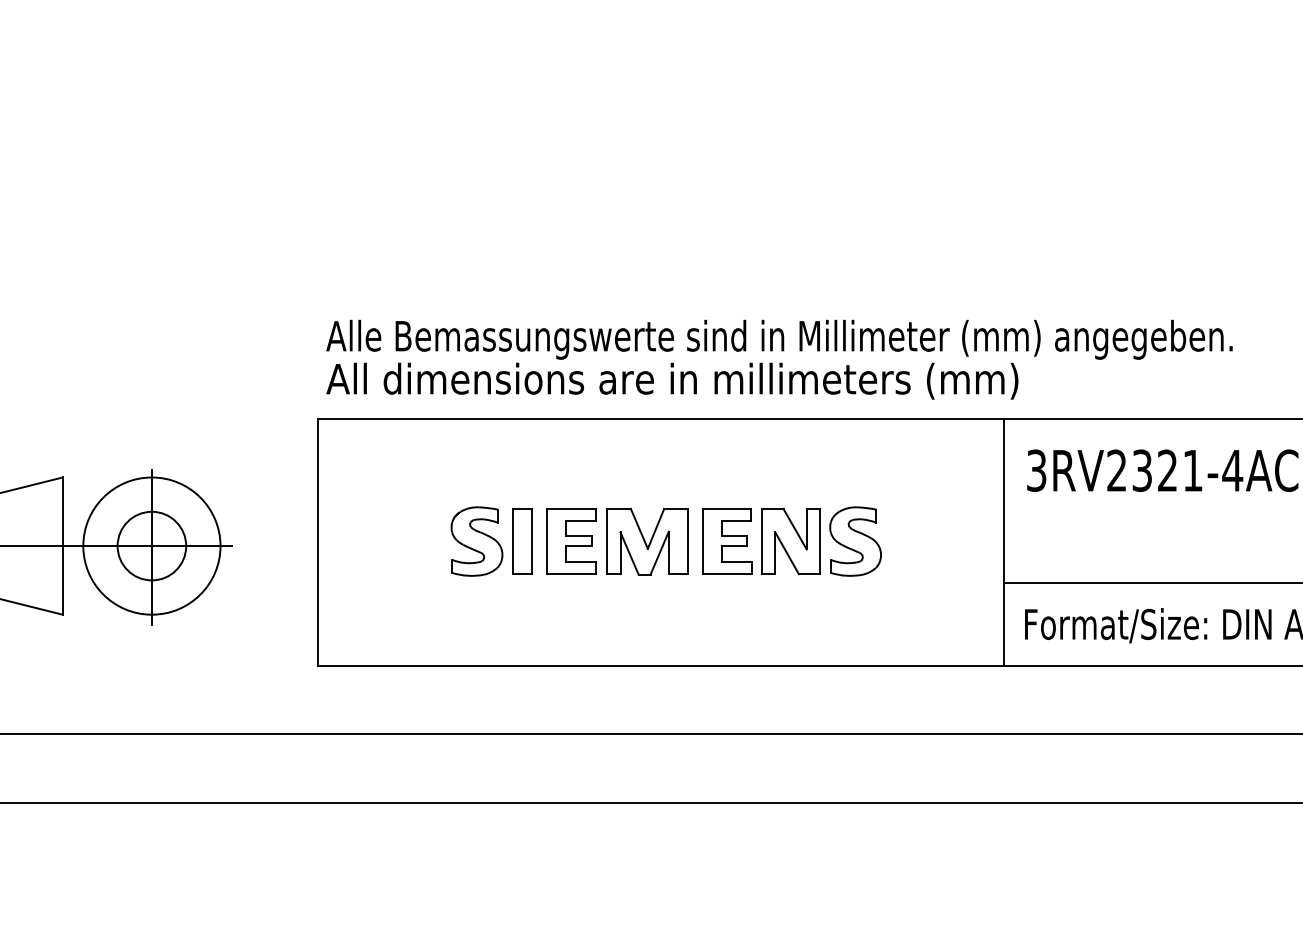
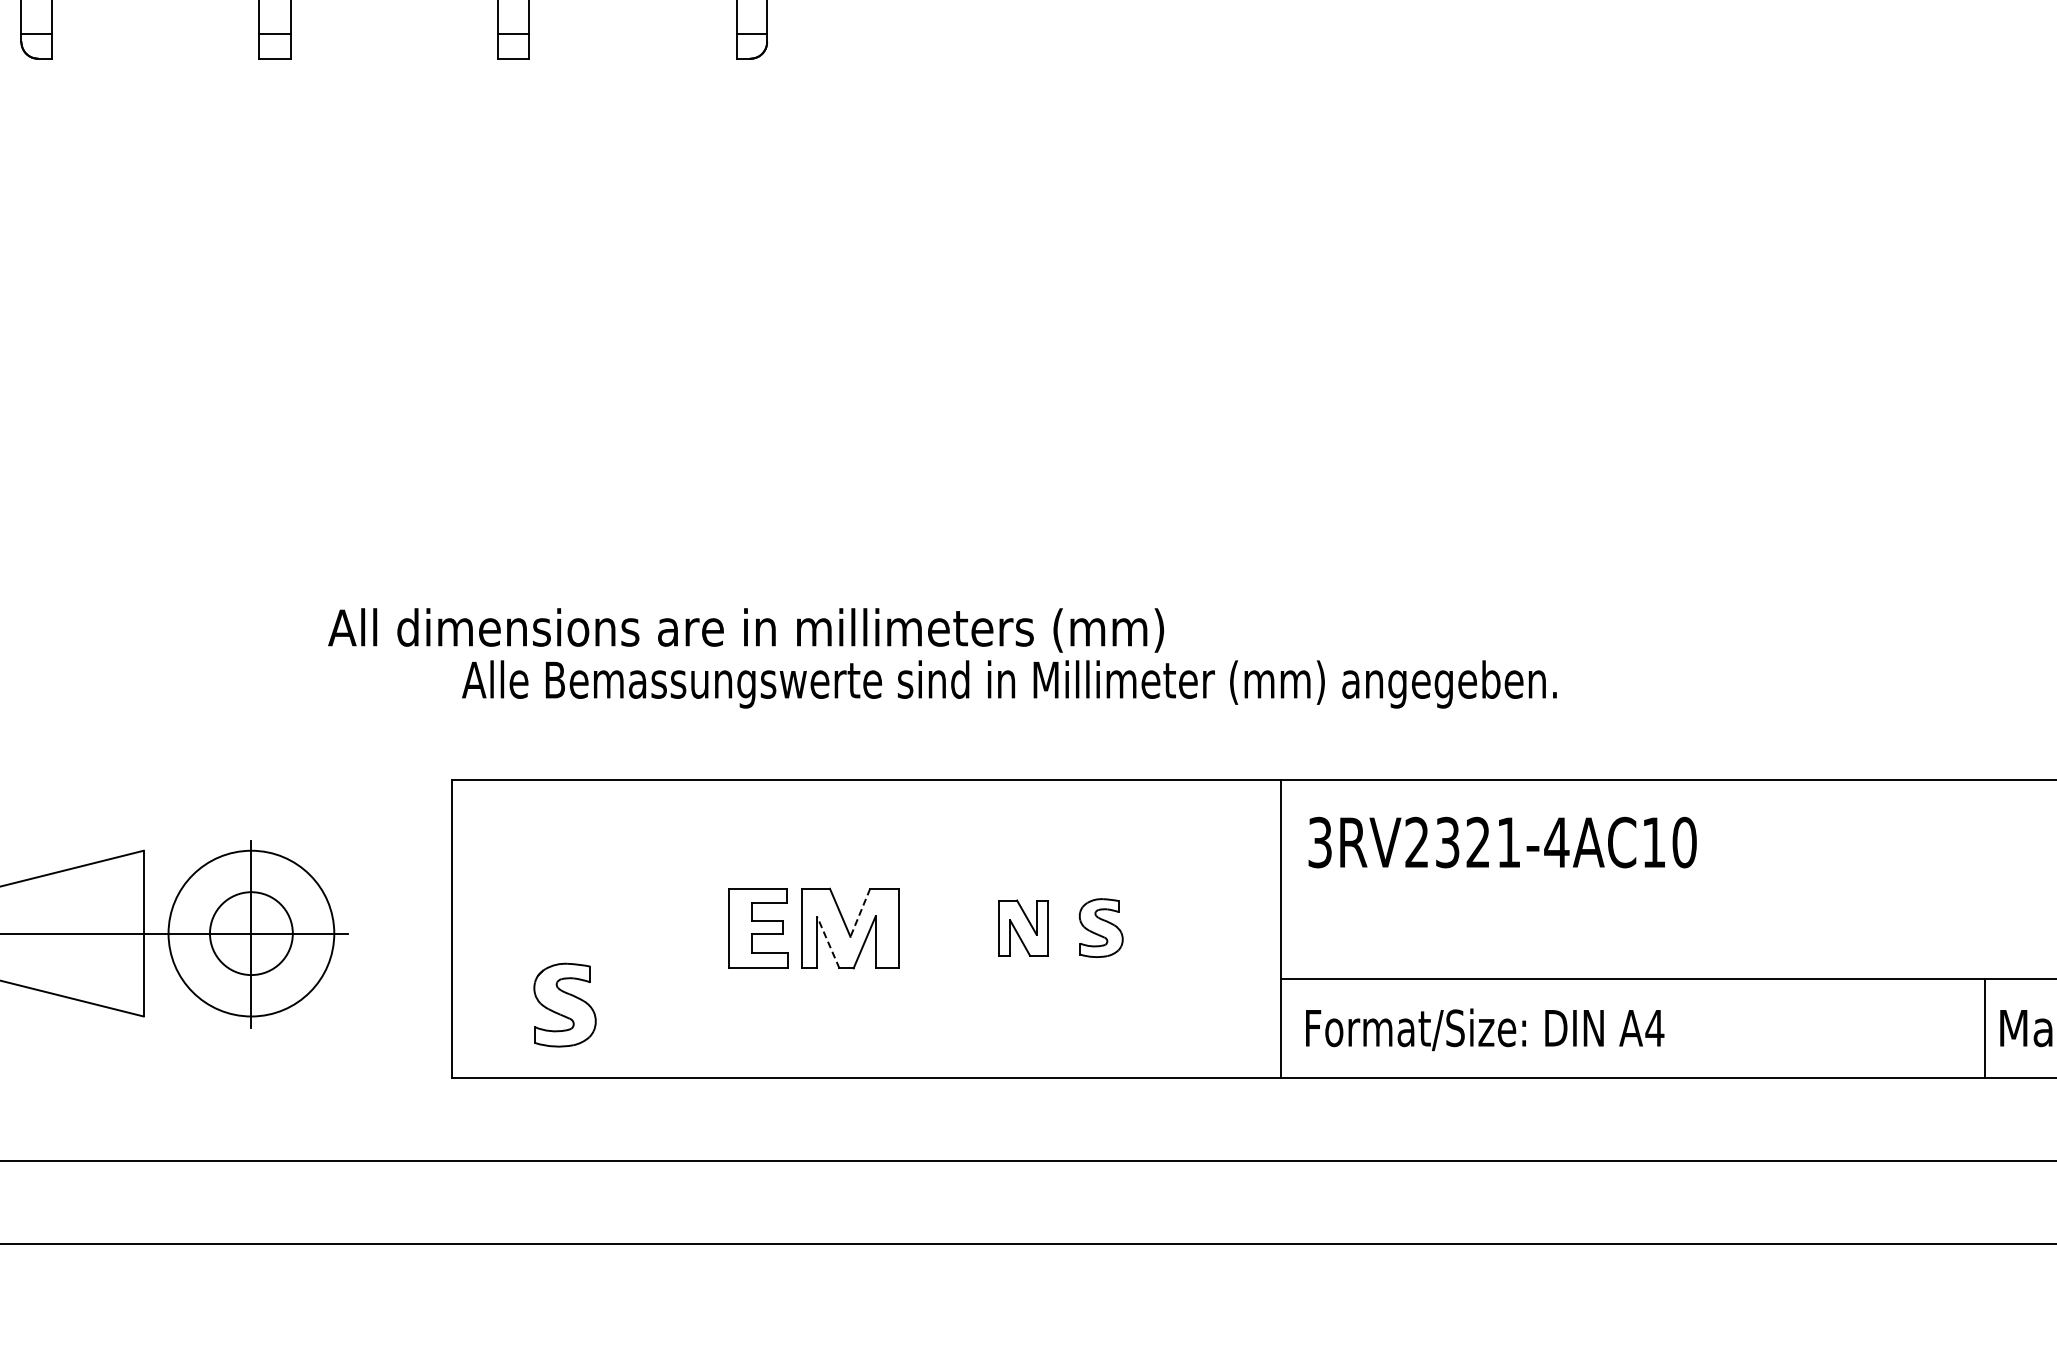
text: (671, 381) -> (745, 630), moved
line: (656, 528) -> (860, 912), solid -> dashed
part: (476, 541) -> (564, 1004), moved
part: (522, 541) -> (698, 928), removed
part: (727, 541) -> (946, 928), removed
part: (791, 541) -> (1023, 927), size x0.7
part: (854, 541) -> (1100, 927), size x0.7
line: (629, 553) -> (828, 942), solid -> dashed

